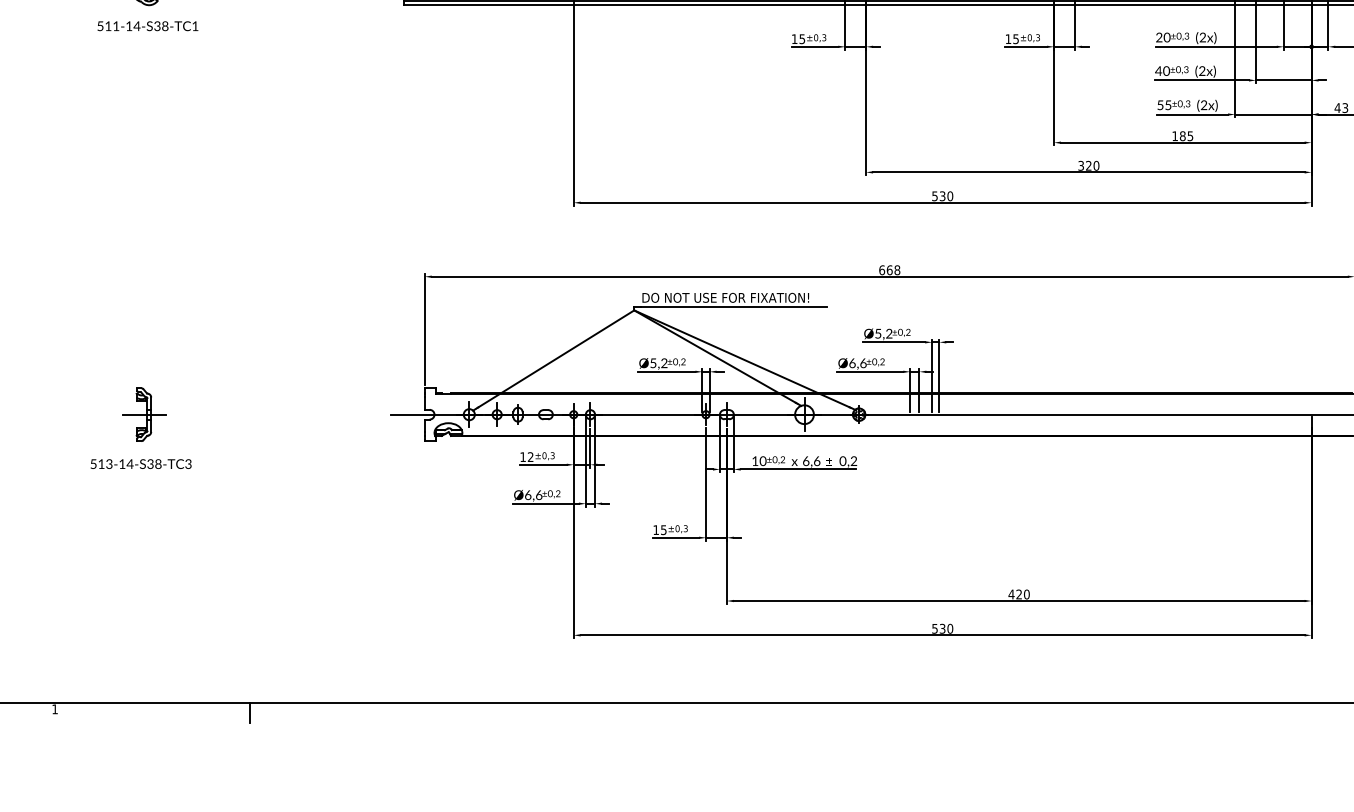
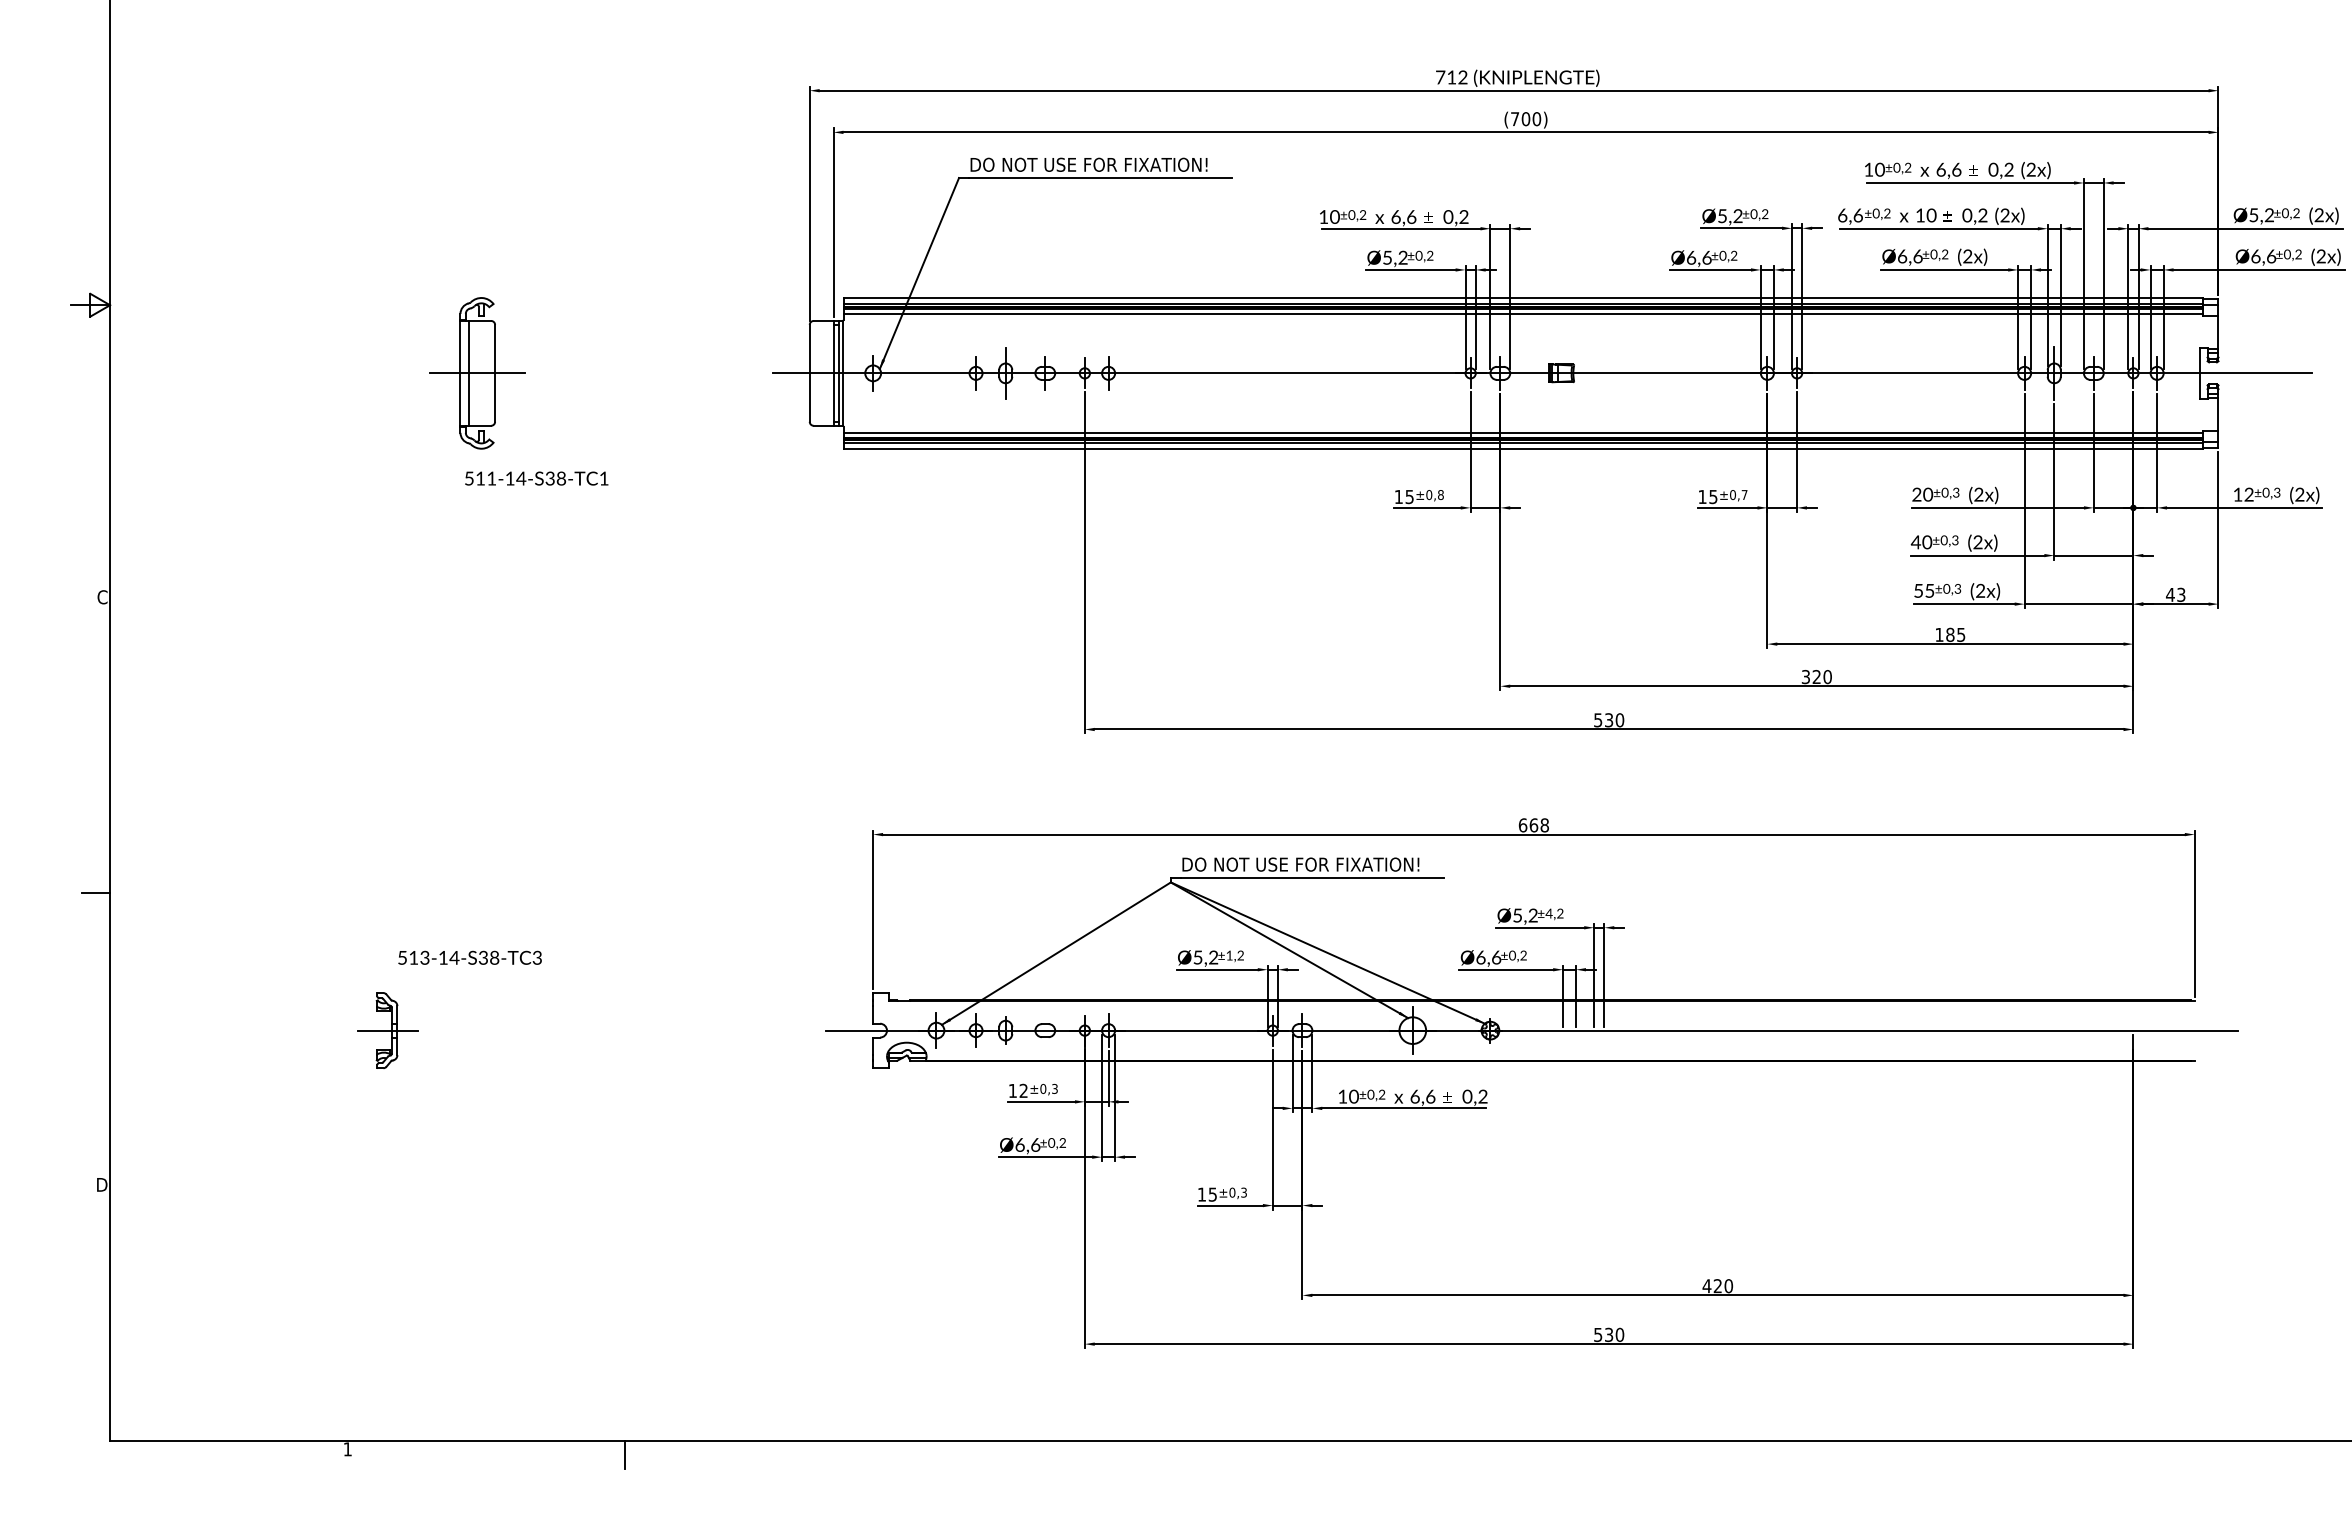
text: (147, 26) -> (536, 478), moved
text: (824, 37) -> (1440, 494), ±0,3 -> ±0,8
text: (1037, 38) -> (1744, 495), ±0,3 -> ±0,7
text: (900, 332) -> (1548, 913), ±0,2 -> ±4,2
text: (675, 361) -> (1229, 955), ±0,2 -> ±1,2
part: (144, 414) -> (387, 1030), moved
text: (140, 463) -> (469, 957), moved

